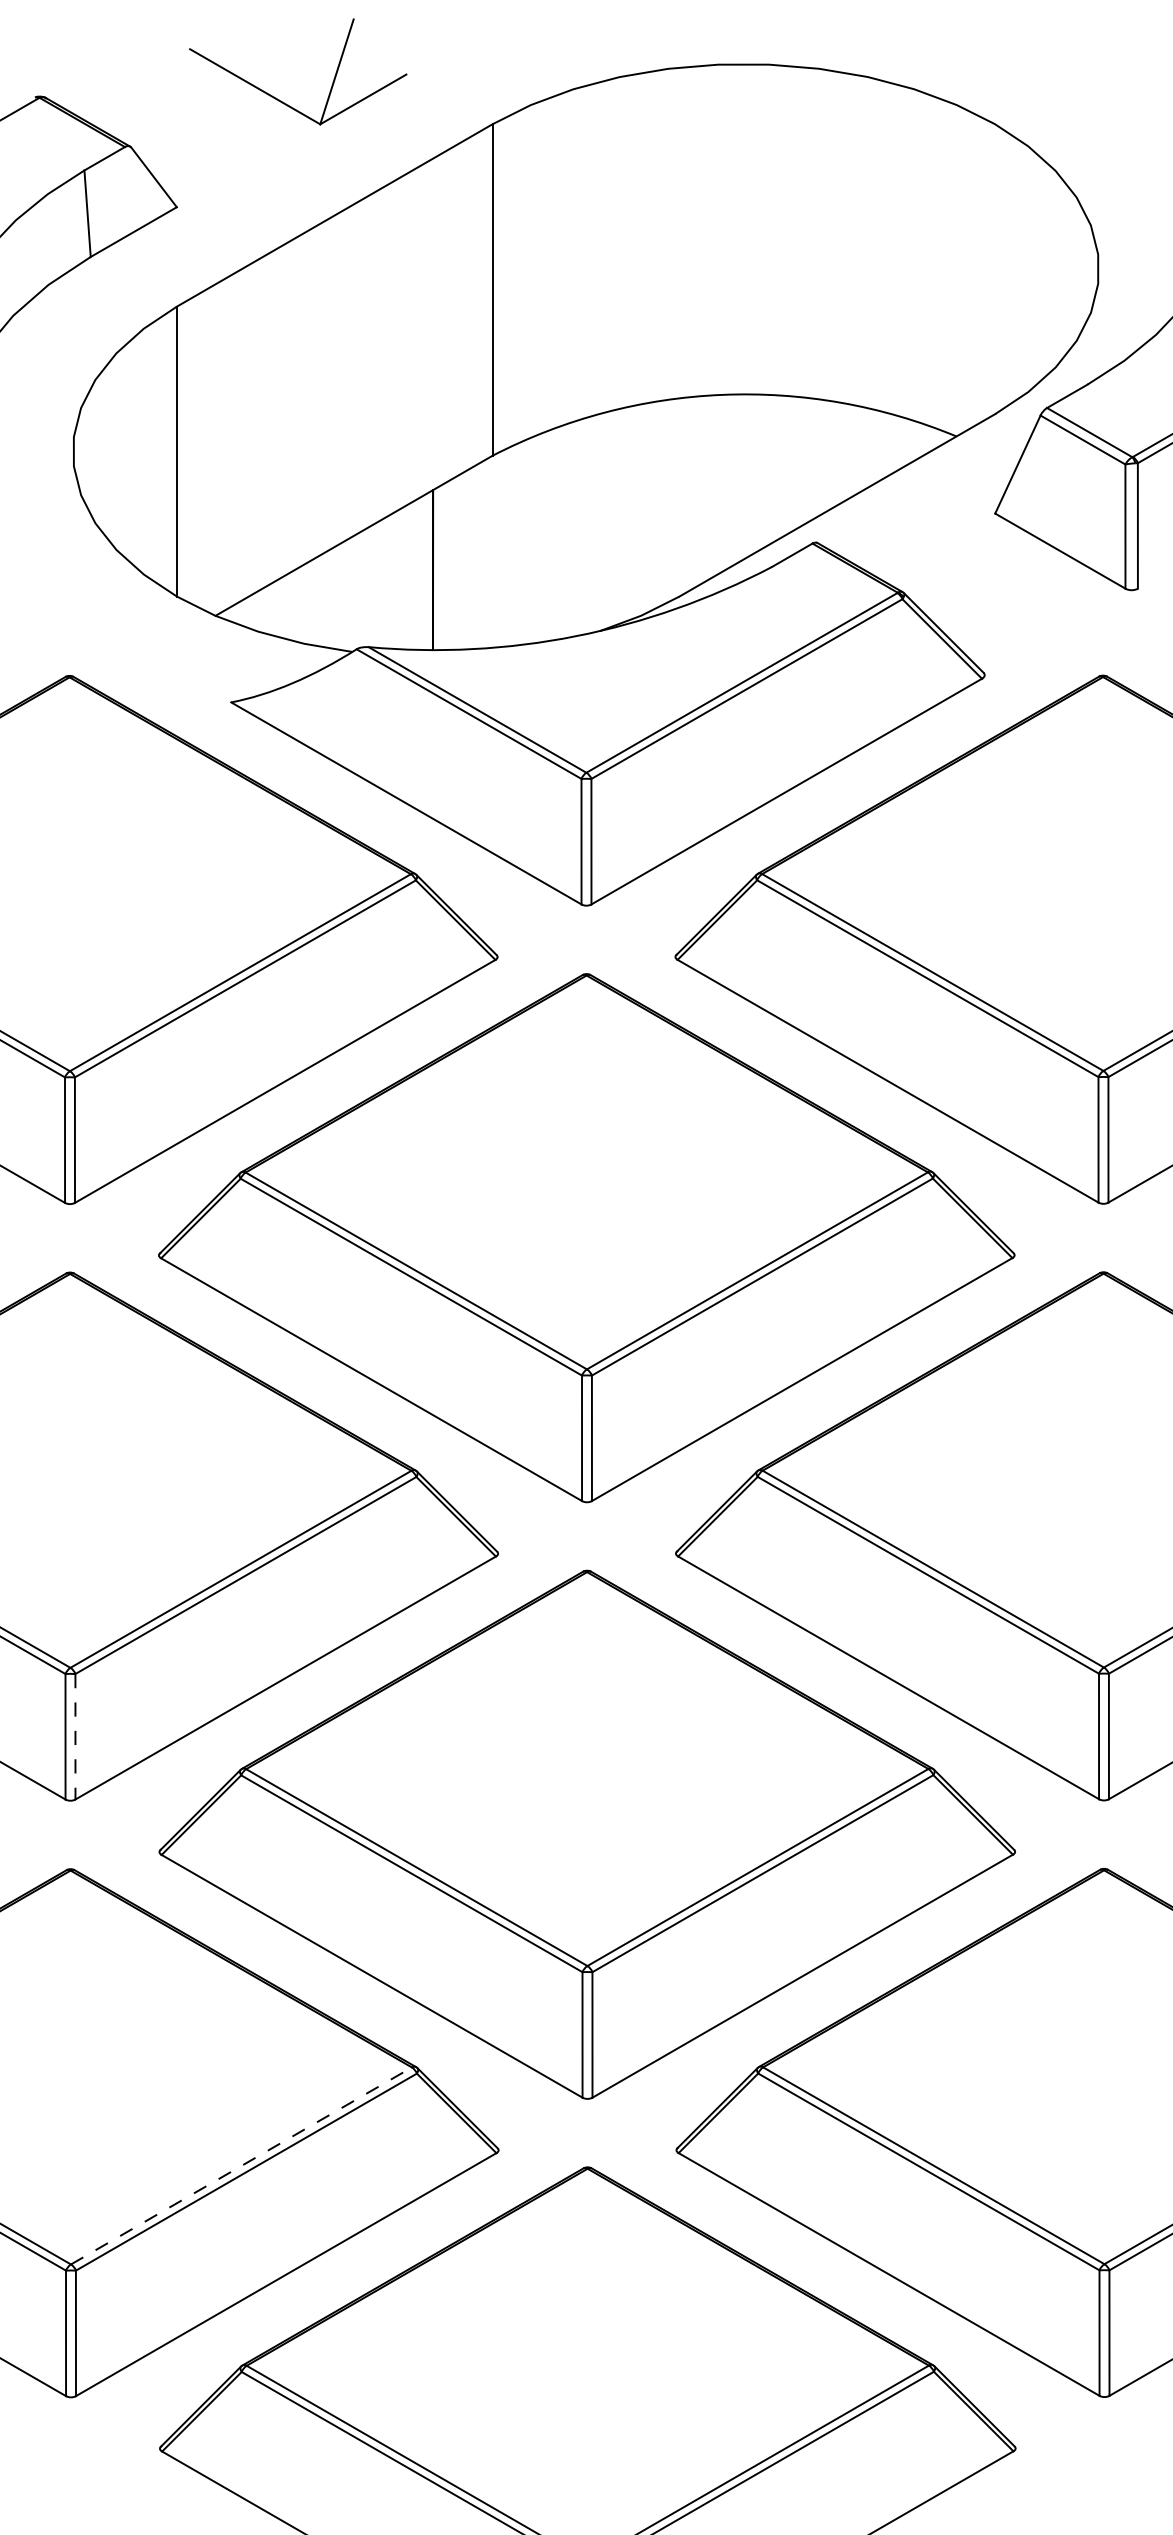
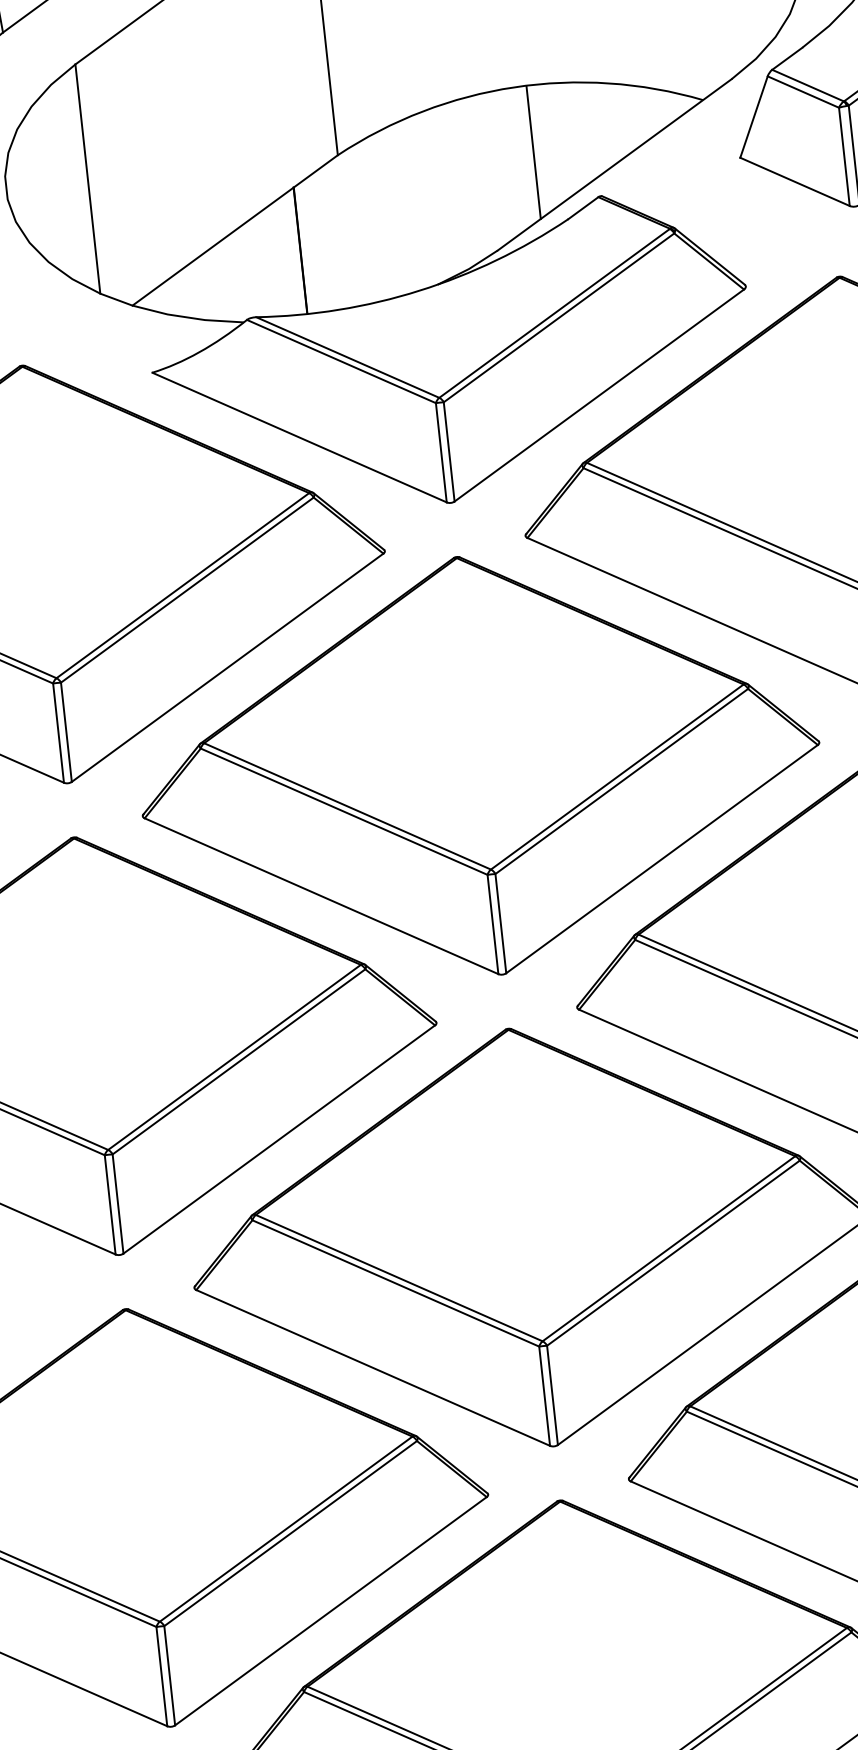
line: (737, 479) -> (533, 152), added
line: (75, 1736) -> (118, 1203), dashed -> solid
line: (241, 2165) -> (286, 1528), dashed -> solid

